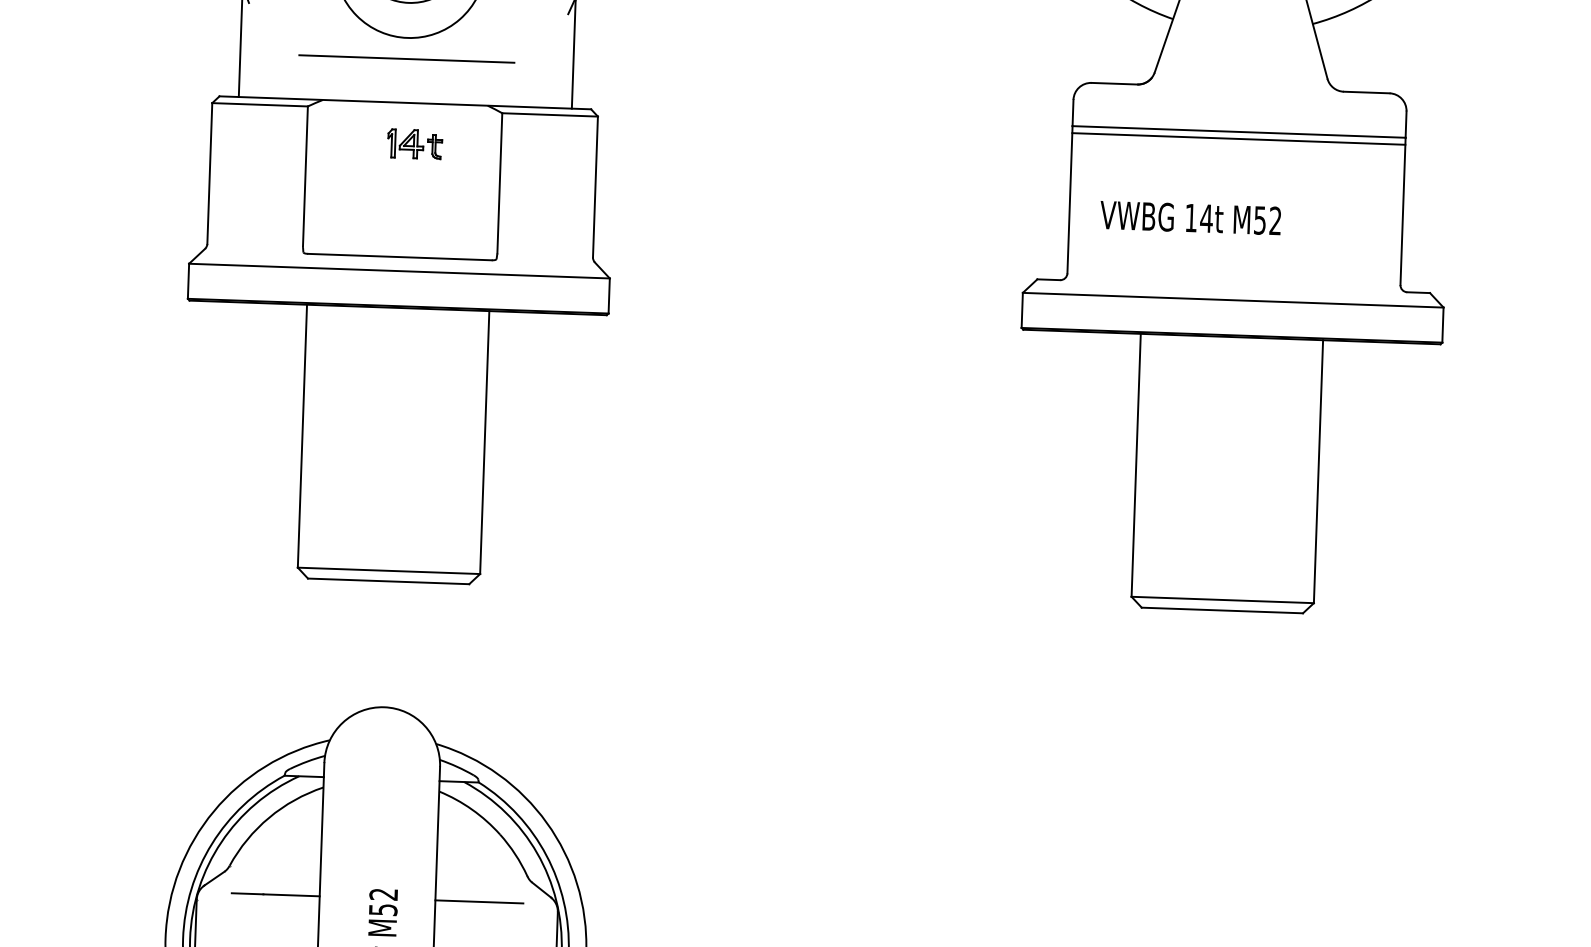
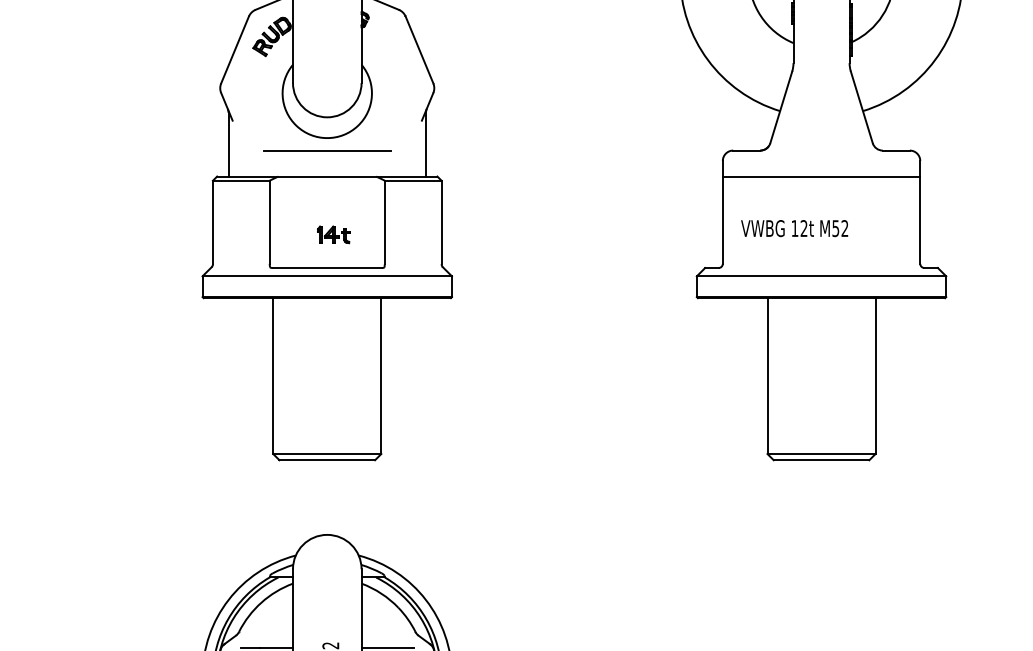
line: (1238, 138) -> (821, 180), removed
part: (414, 143) -> (333, 234), moved
text: (1205, 218) -> (803, 228), 14t -> 12t

